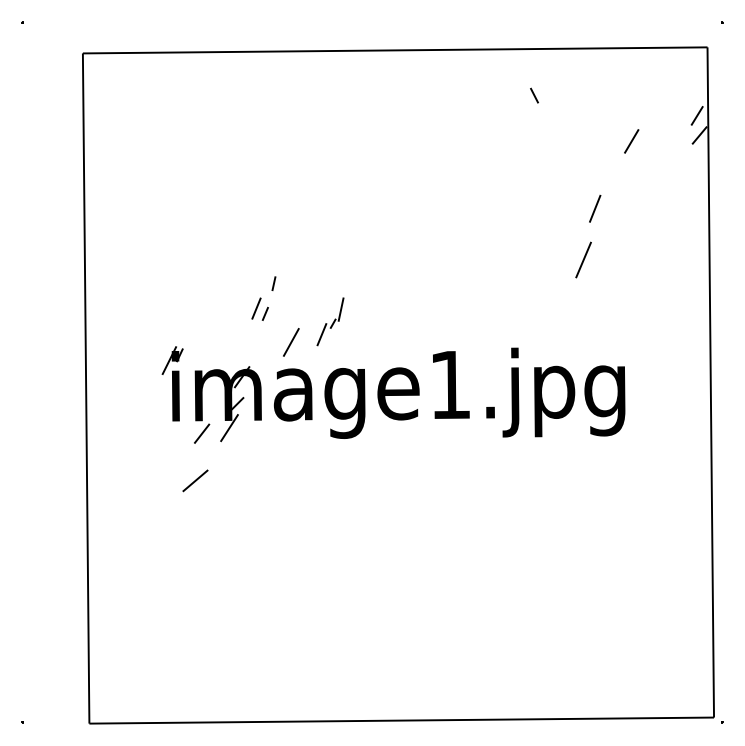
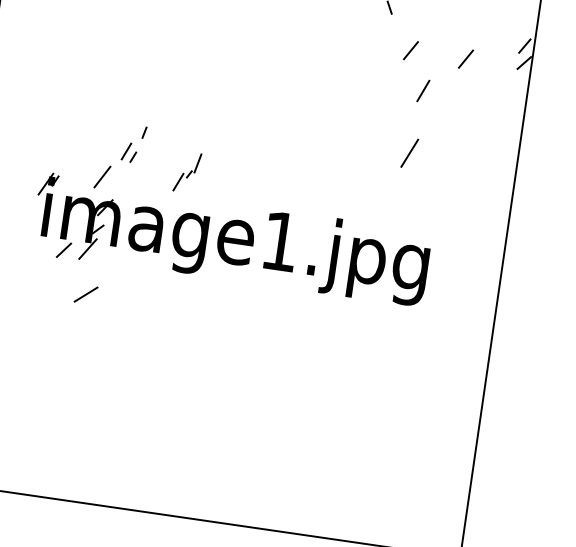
line: (566, 141) -> (410, 50), added
line: (595, 208) -> (423, 90), moved
line: (291, 342) -> (102, 177), moved
line: (195, 480) -> (86, 294), moved

